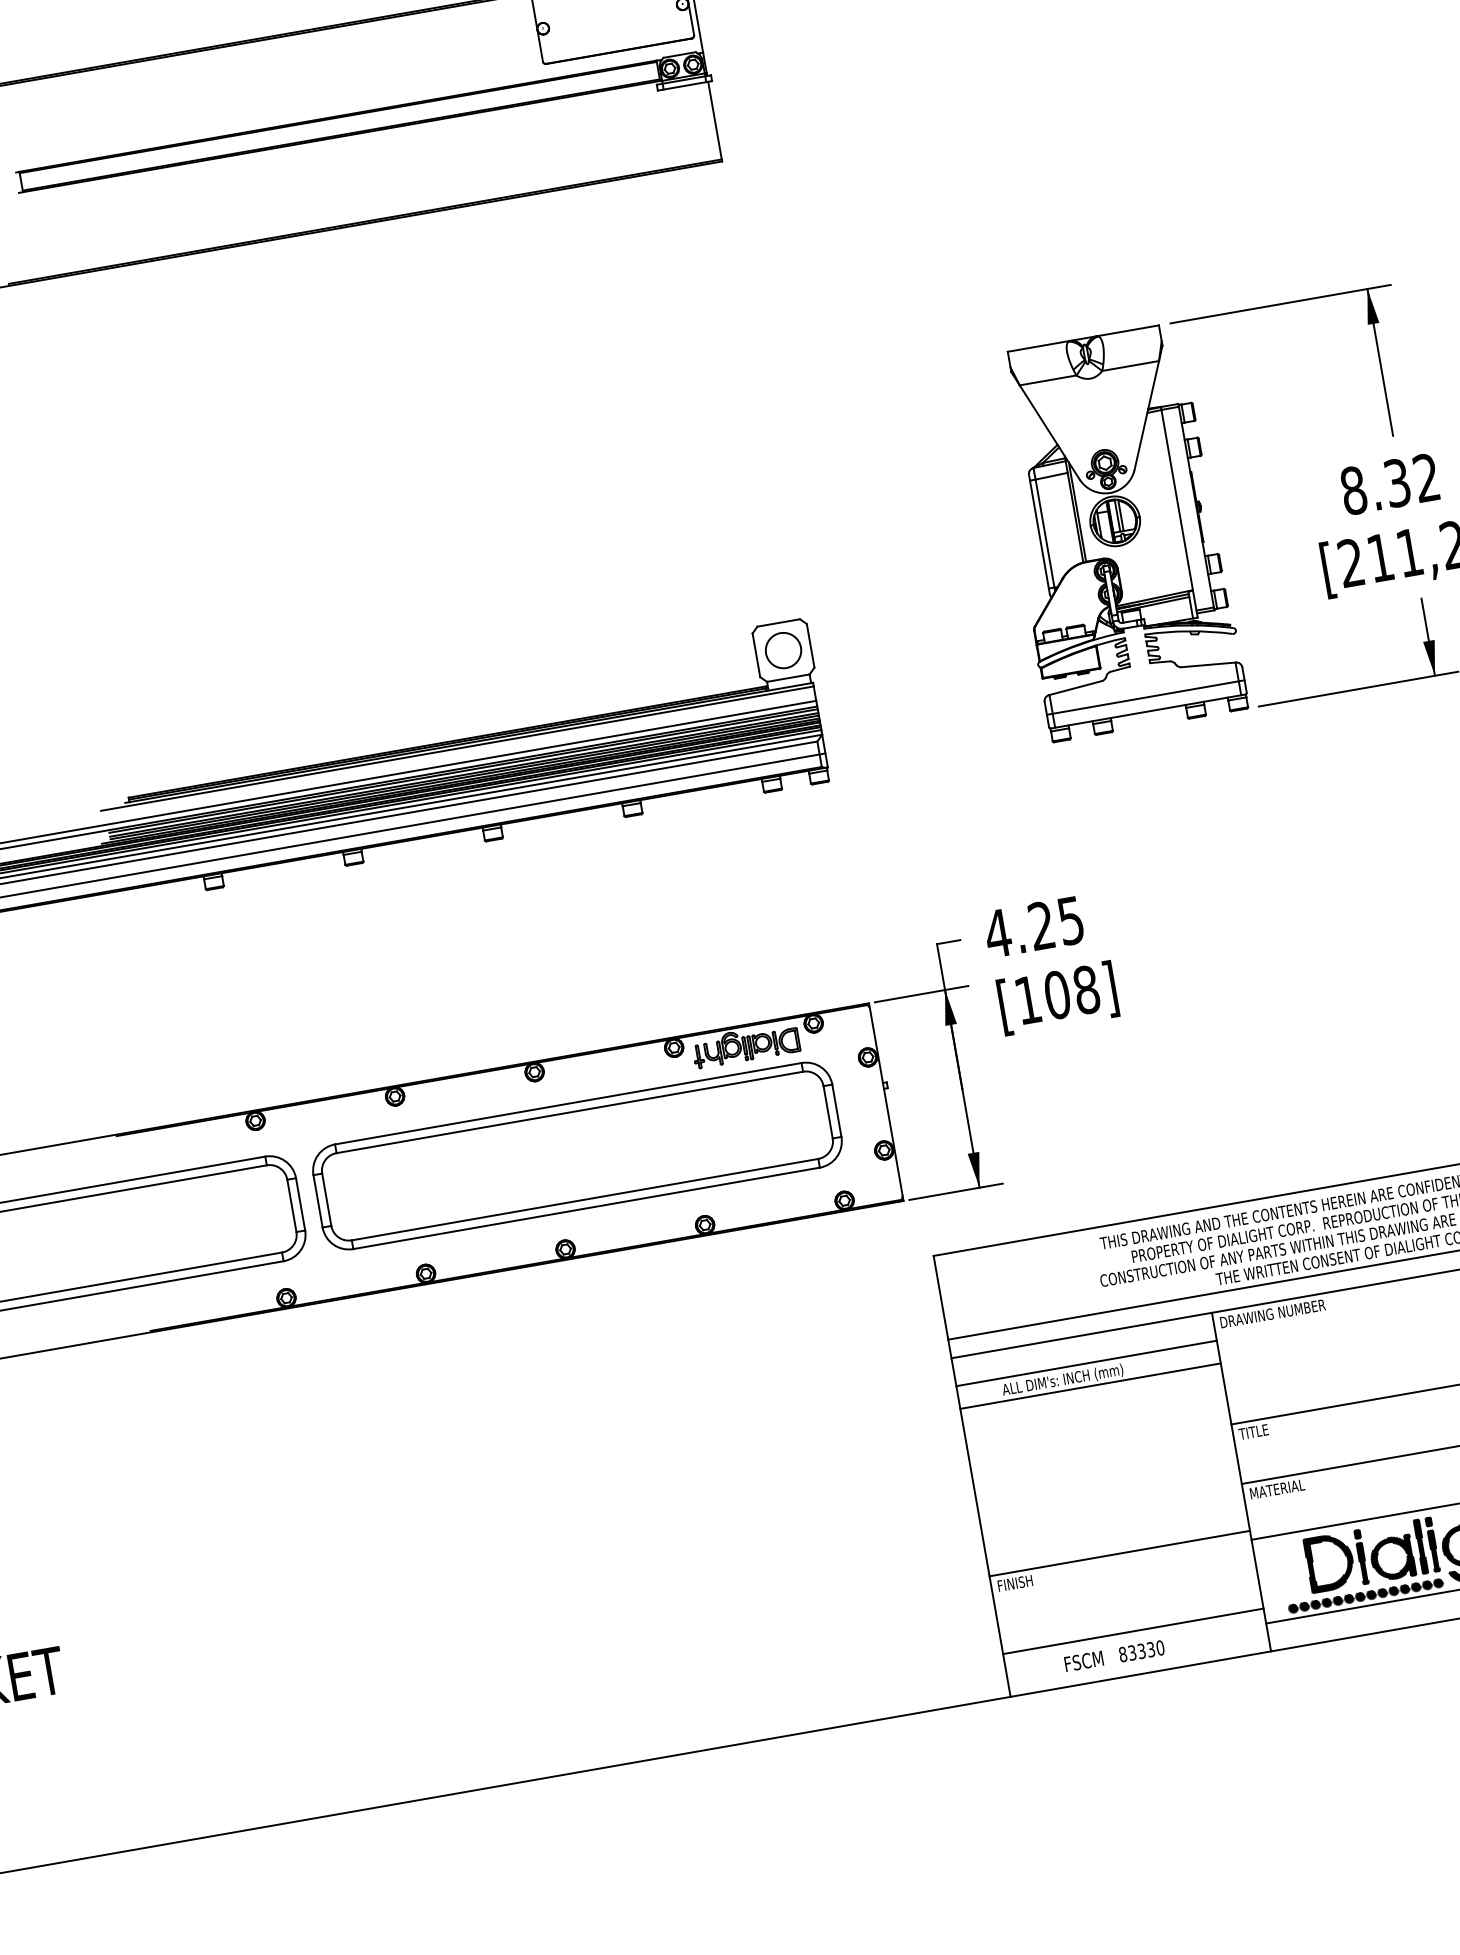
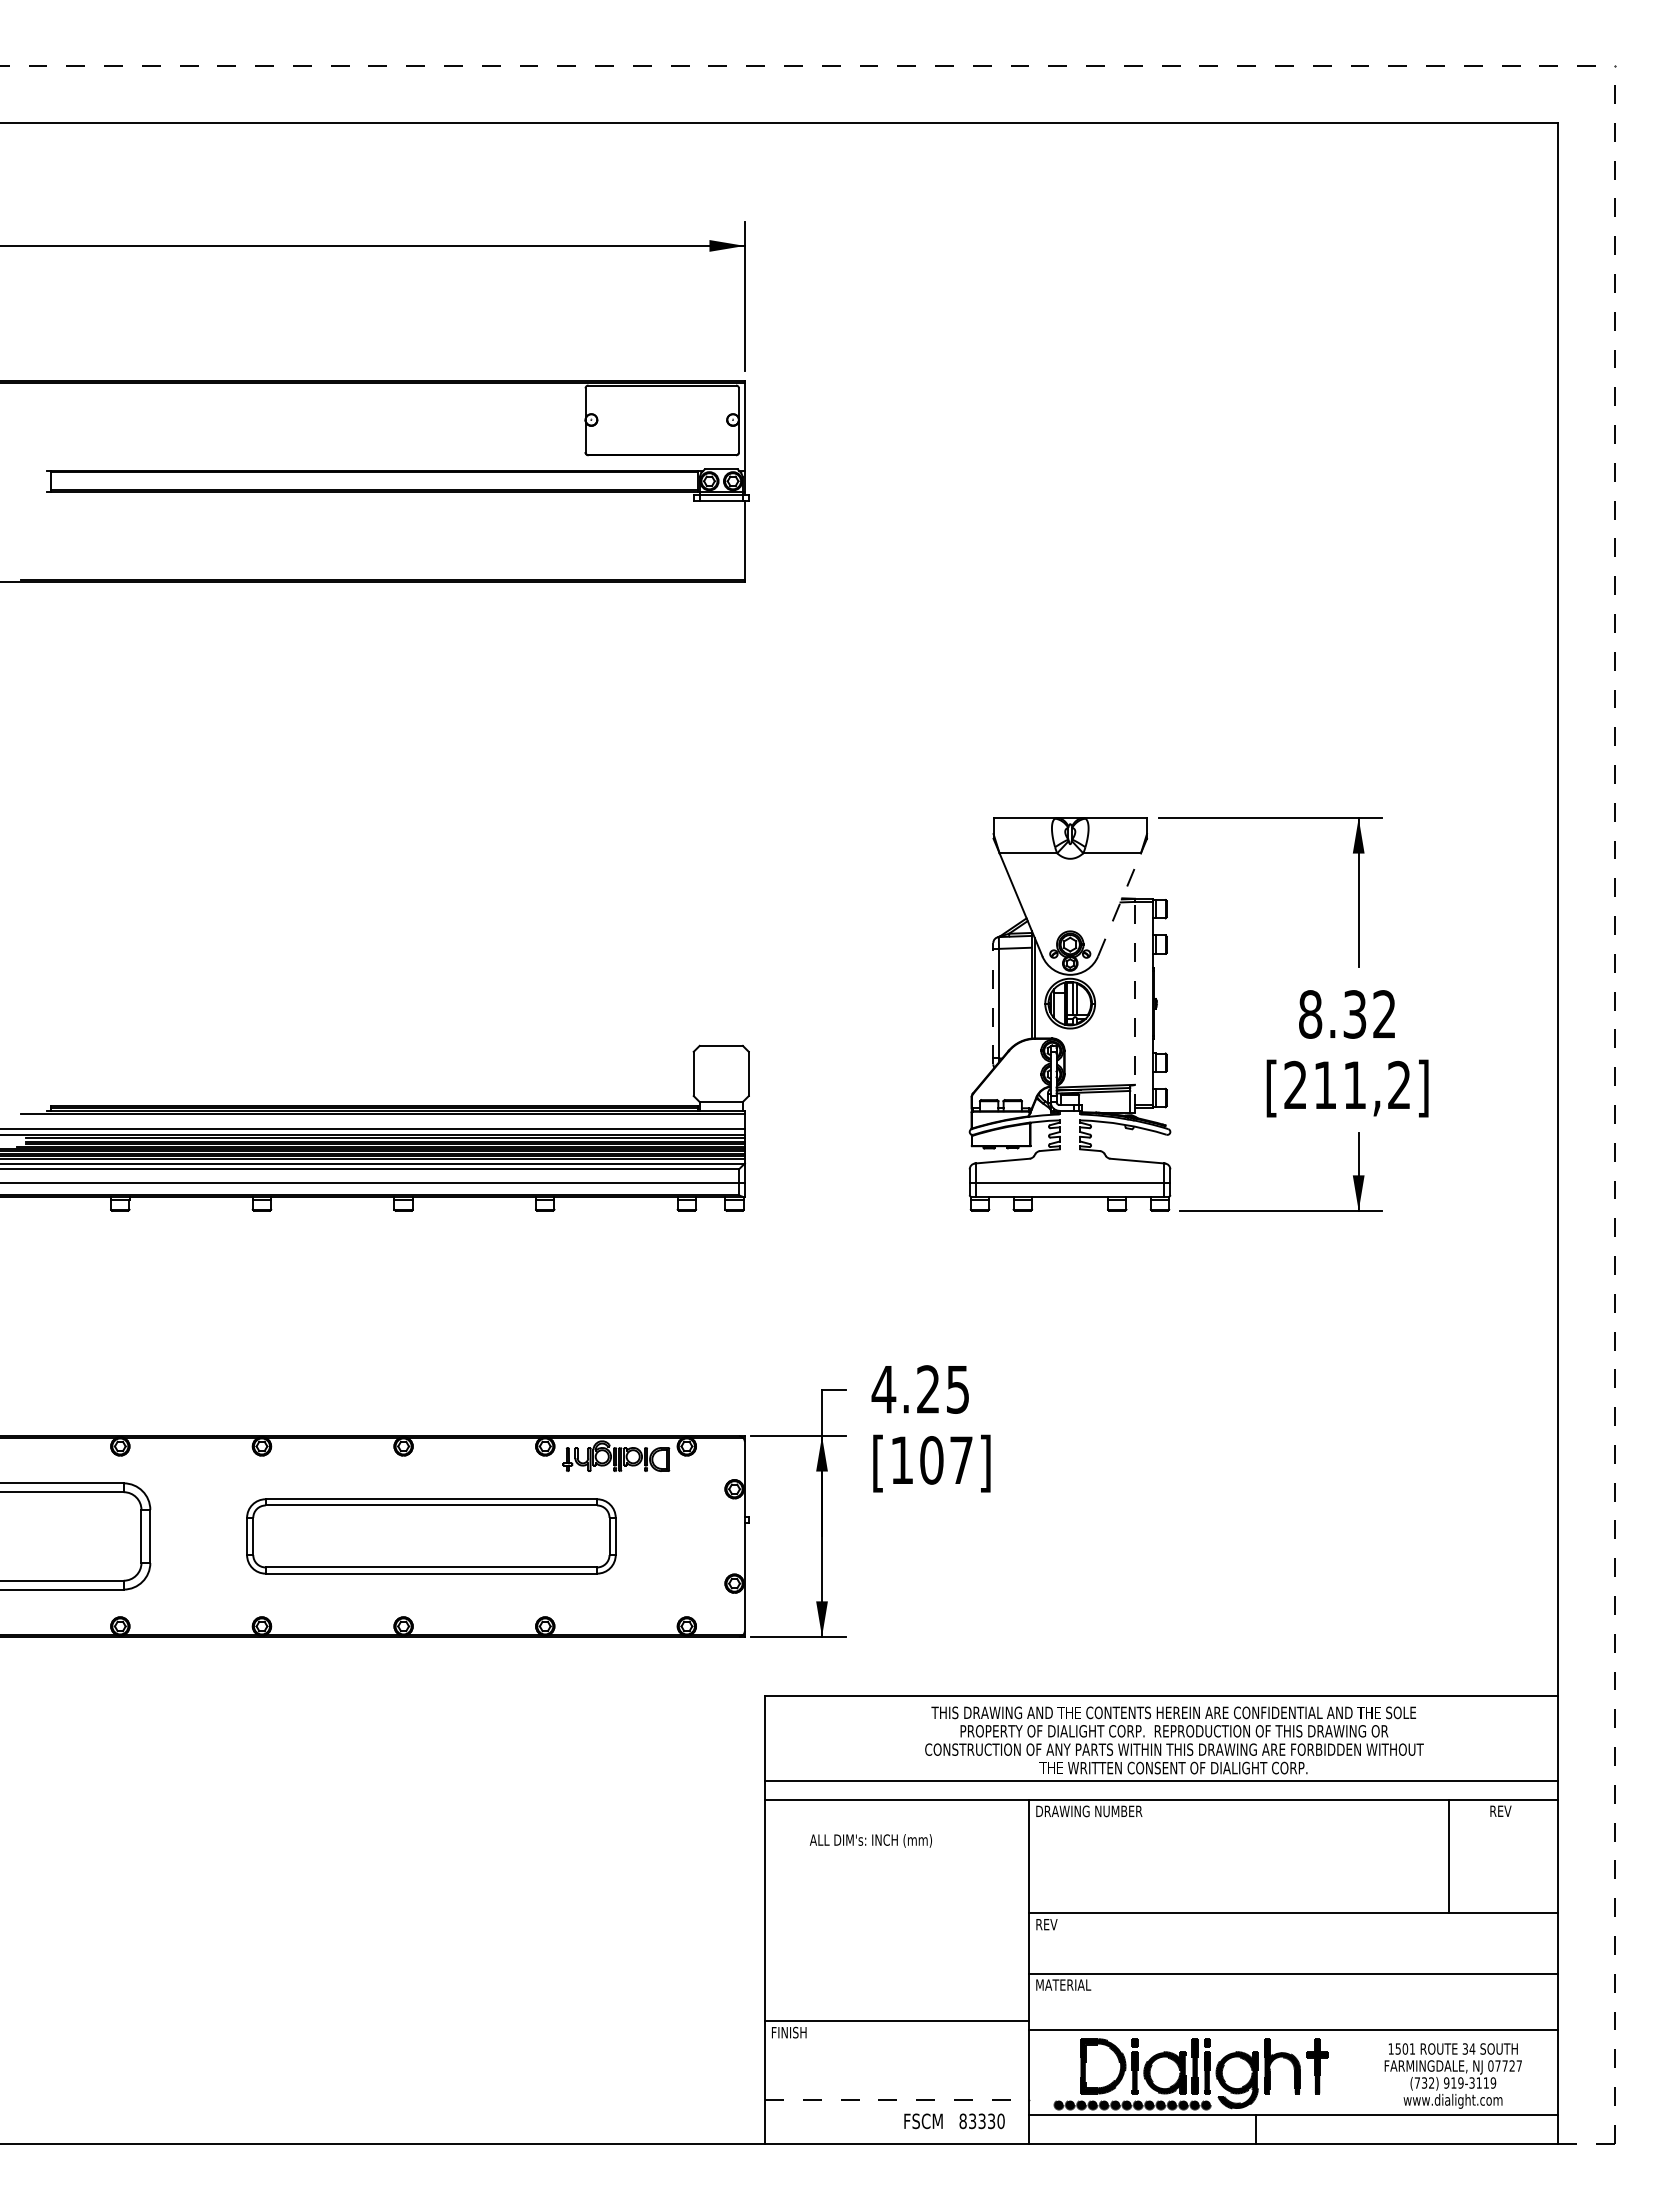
line: (1146, 415) -> (1119, 904), solid -> dashed
line: (1179, 513) -> (1134, 1006), solid -> dashed
line: (1039, 534) -> (993, 1003), solid -> dashed
circle: (782, 650) -> (720, 1073), removed
text: (1086, 990) -> (961, 1460), [108] -> [107]
part: (577, 1156) -> (431, 1536), size x0.7
line: (1086, 1363) -> (897, 1828), removed
line: (1090, 1386) -> (897, 1851), removed
text: (1253, 1432) -> (1049, 1924), TITLE -> REV
line: (1133, 1631) -> (897, 2100), solid -> dashed
text: (1114, 1656) -> (954, 2121), moved

